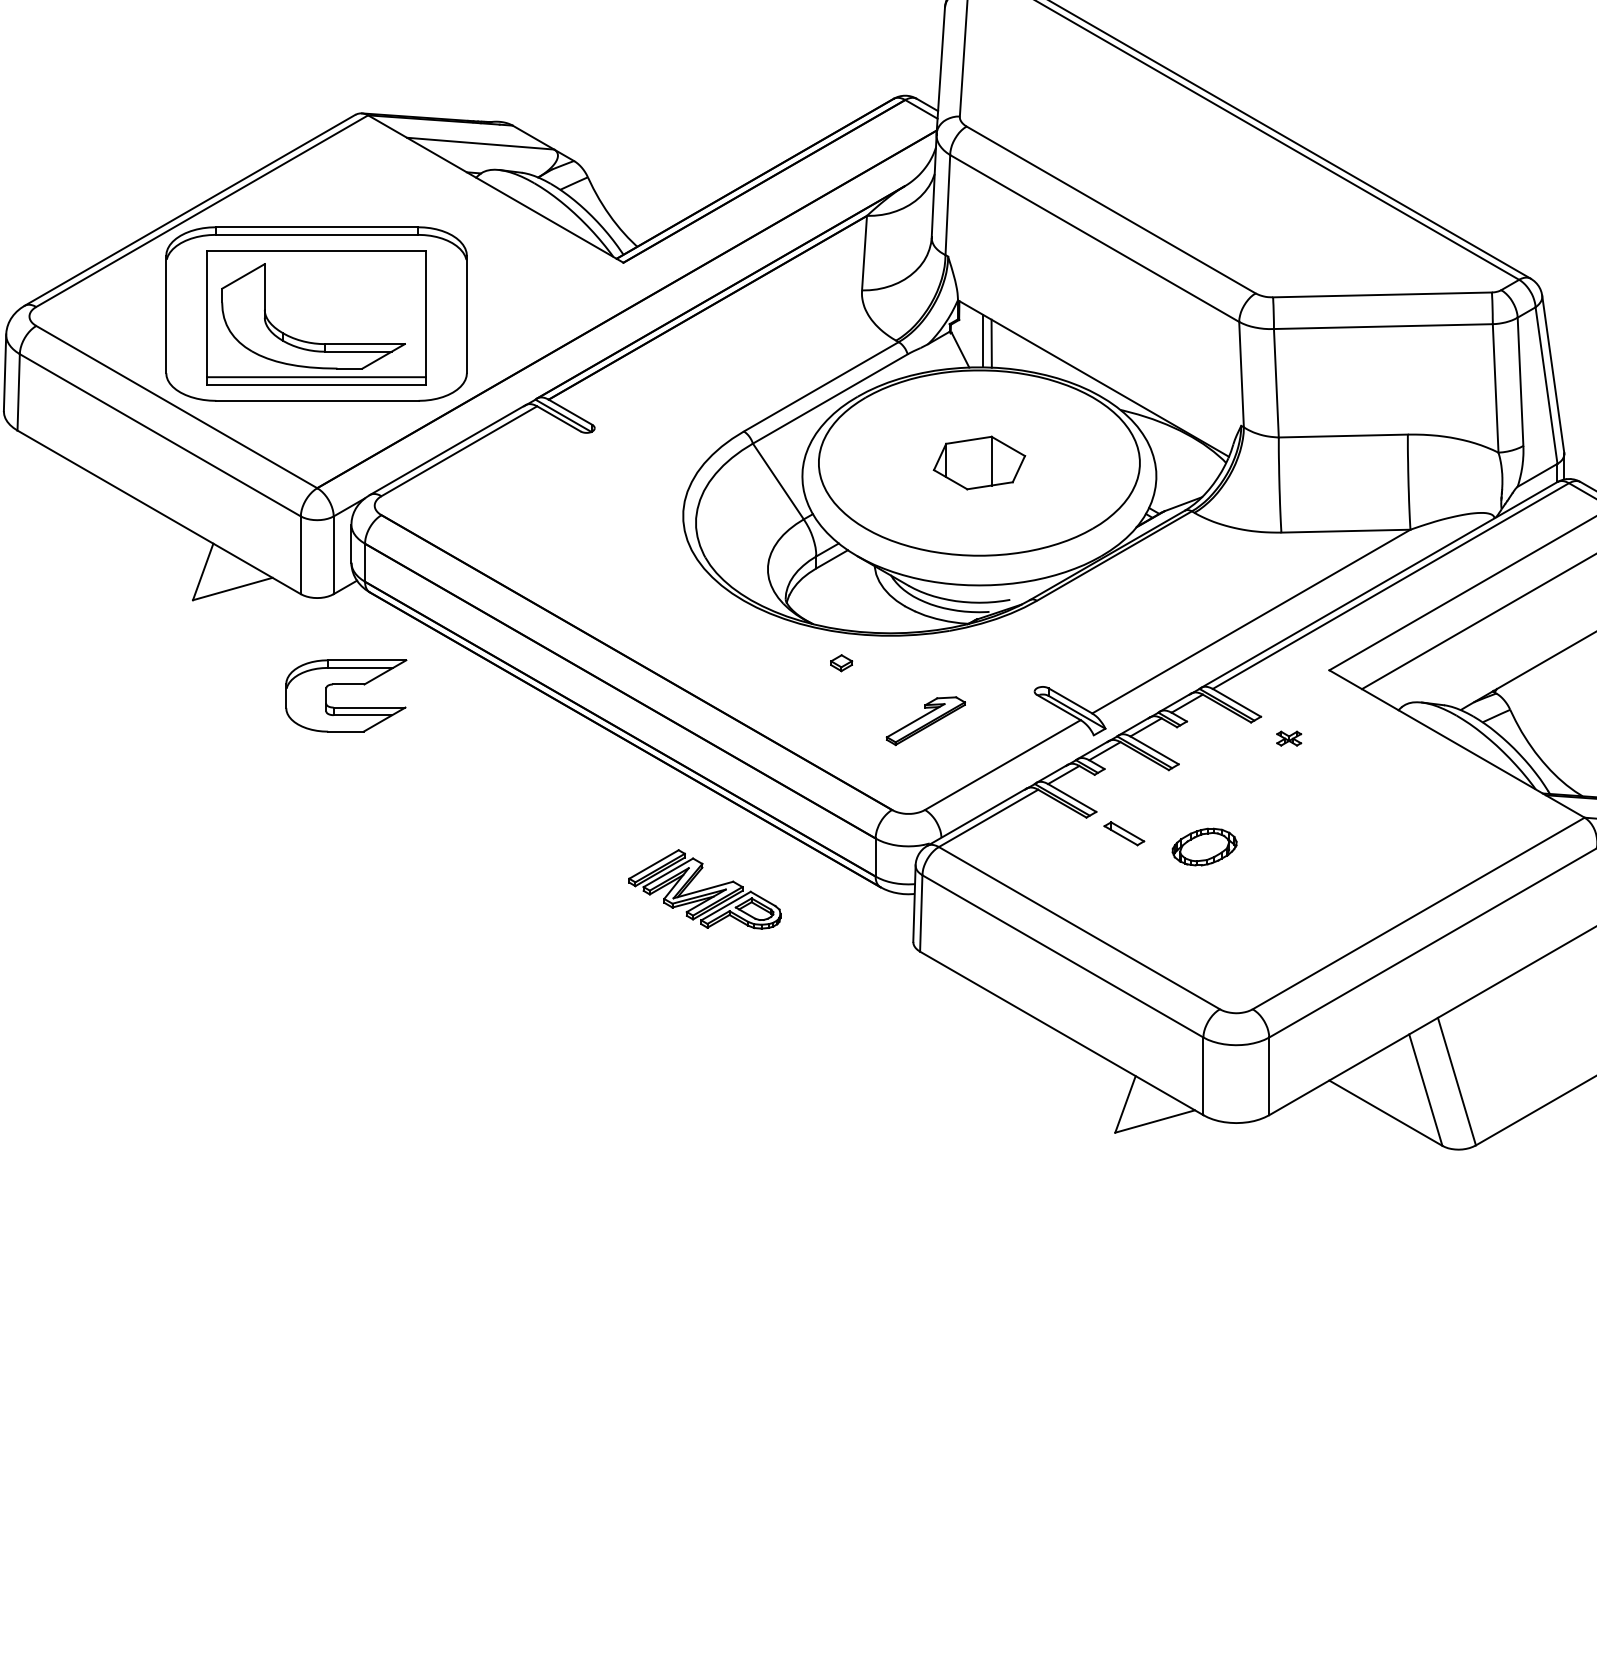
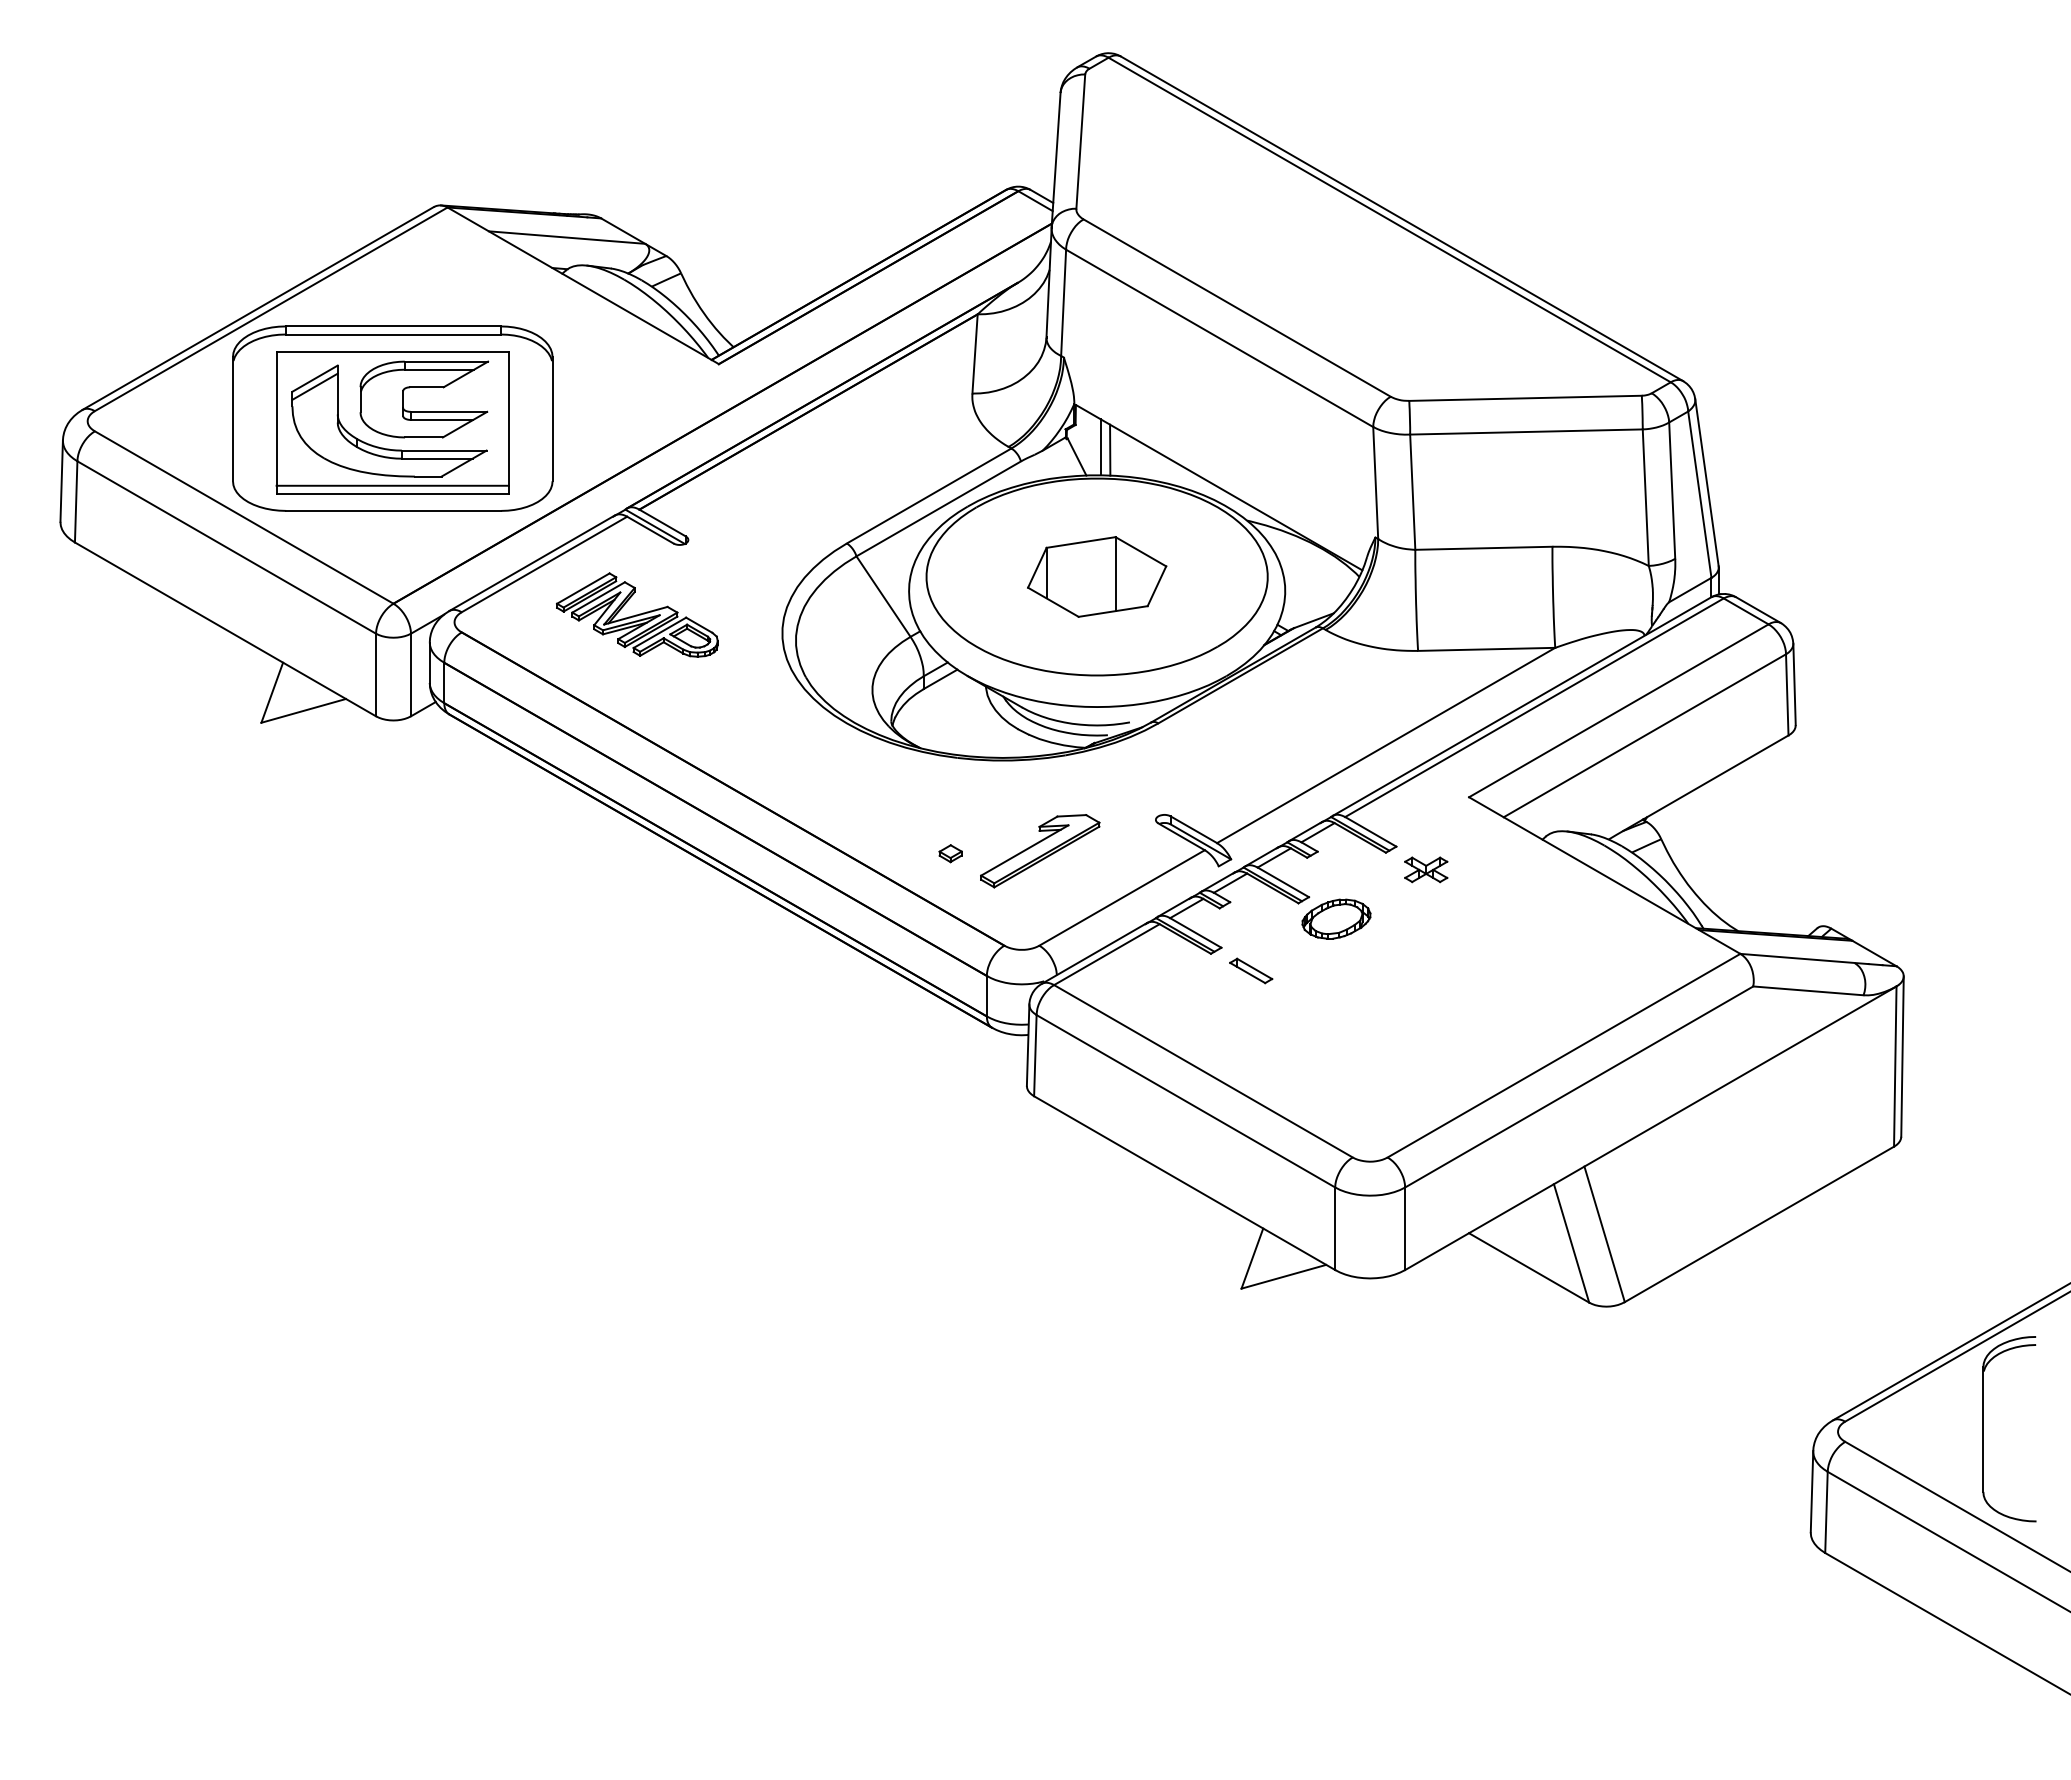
line: (242, 283) -> (314, 386), added
part: (979, 462) -> (1097, 576), size x1.43
part: (841, 663) -> (950, 853), moved
part: (346, 684) -> (424, 387), moved
part: (926, 721) -> (1040, 851), size x1.43
part: (1289, 738) -> (1426, 869), size x1.67
part: (1204, 846) -> (1336, 918), moved
part: (704, 888) -> (637, 614), moved

